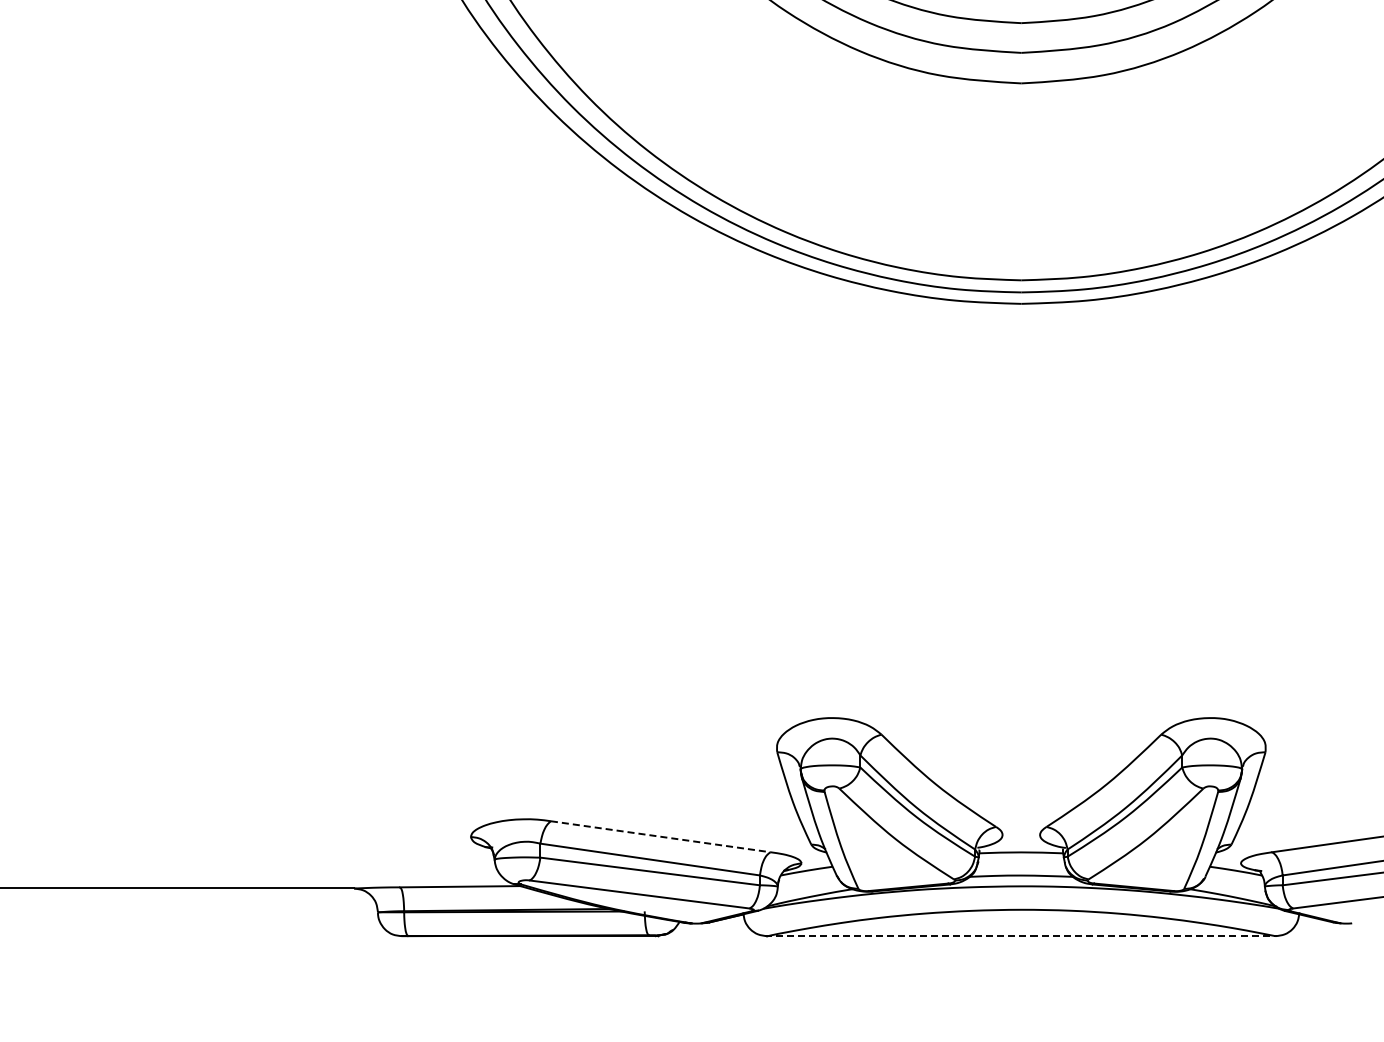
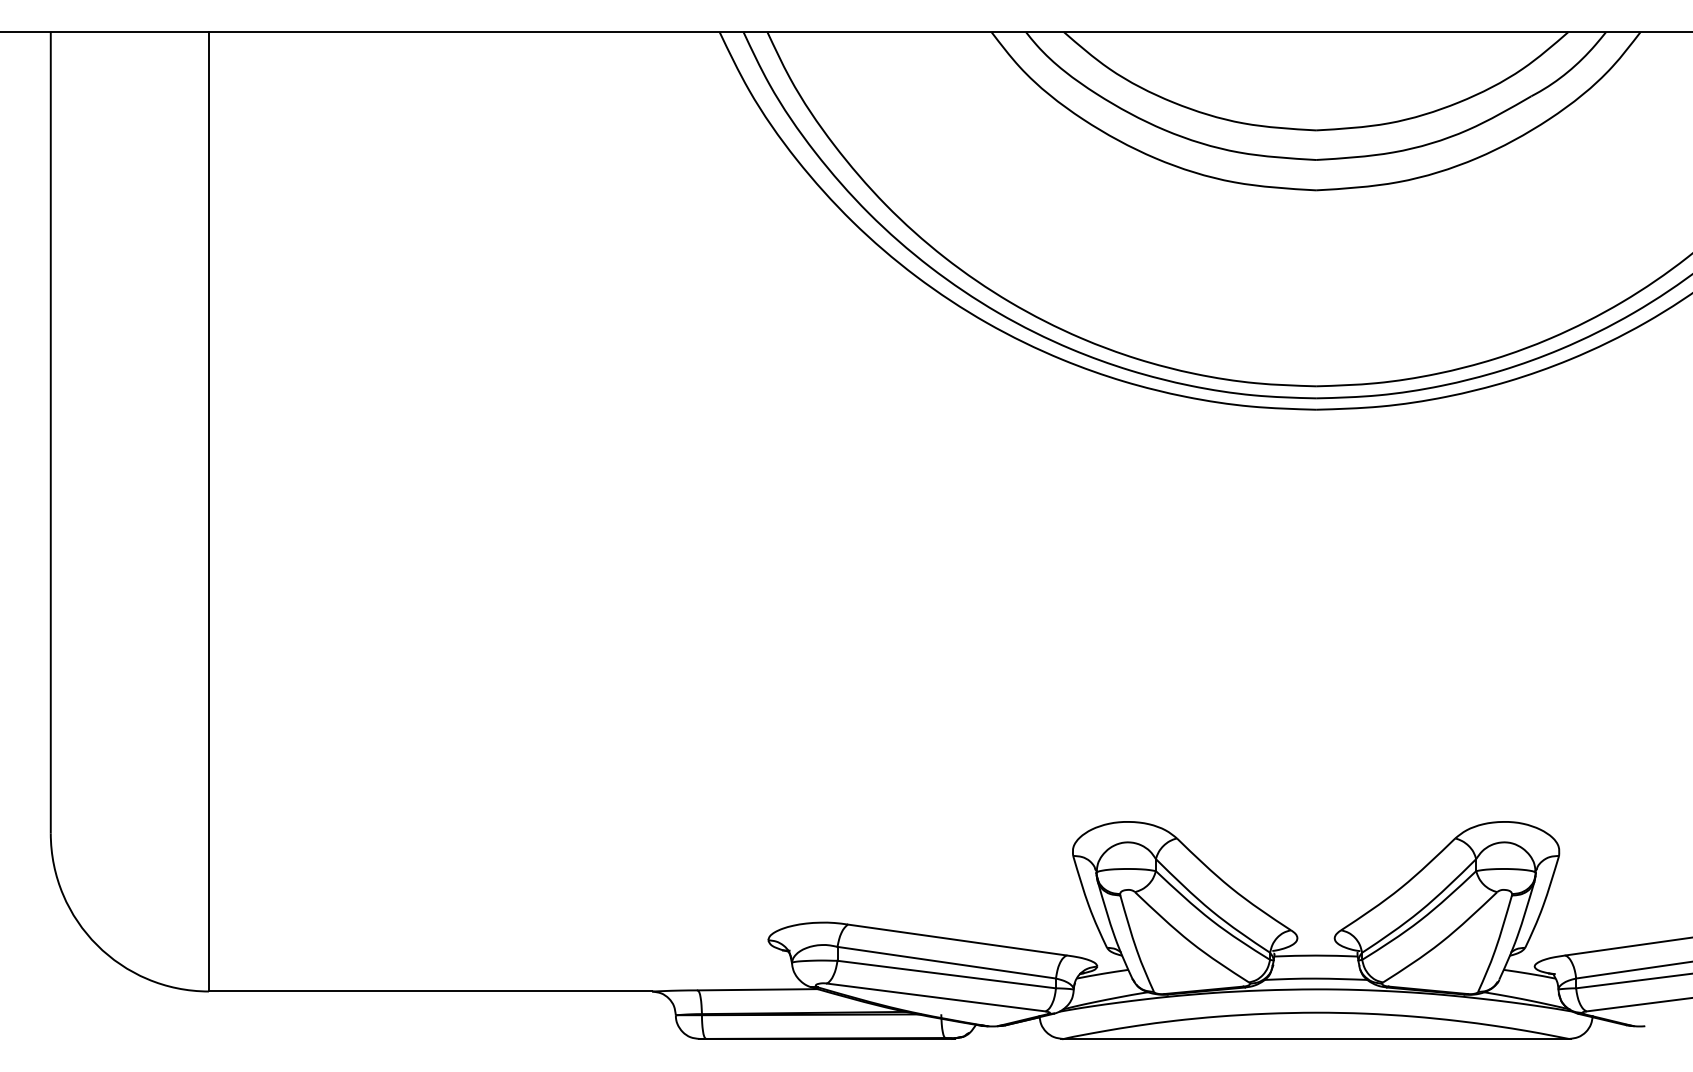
line: (660, 837) -> (957, 940), dashed -> solid
line: (1020, 935) -> (1315, 1038), dashed -> solid

